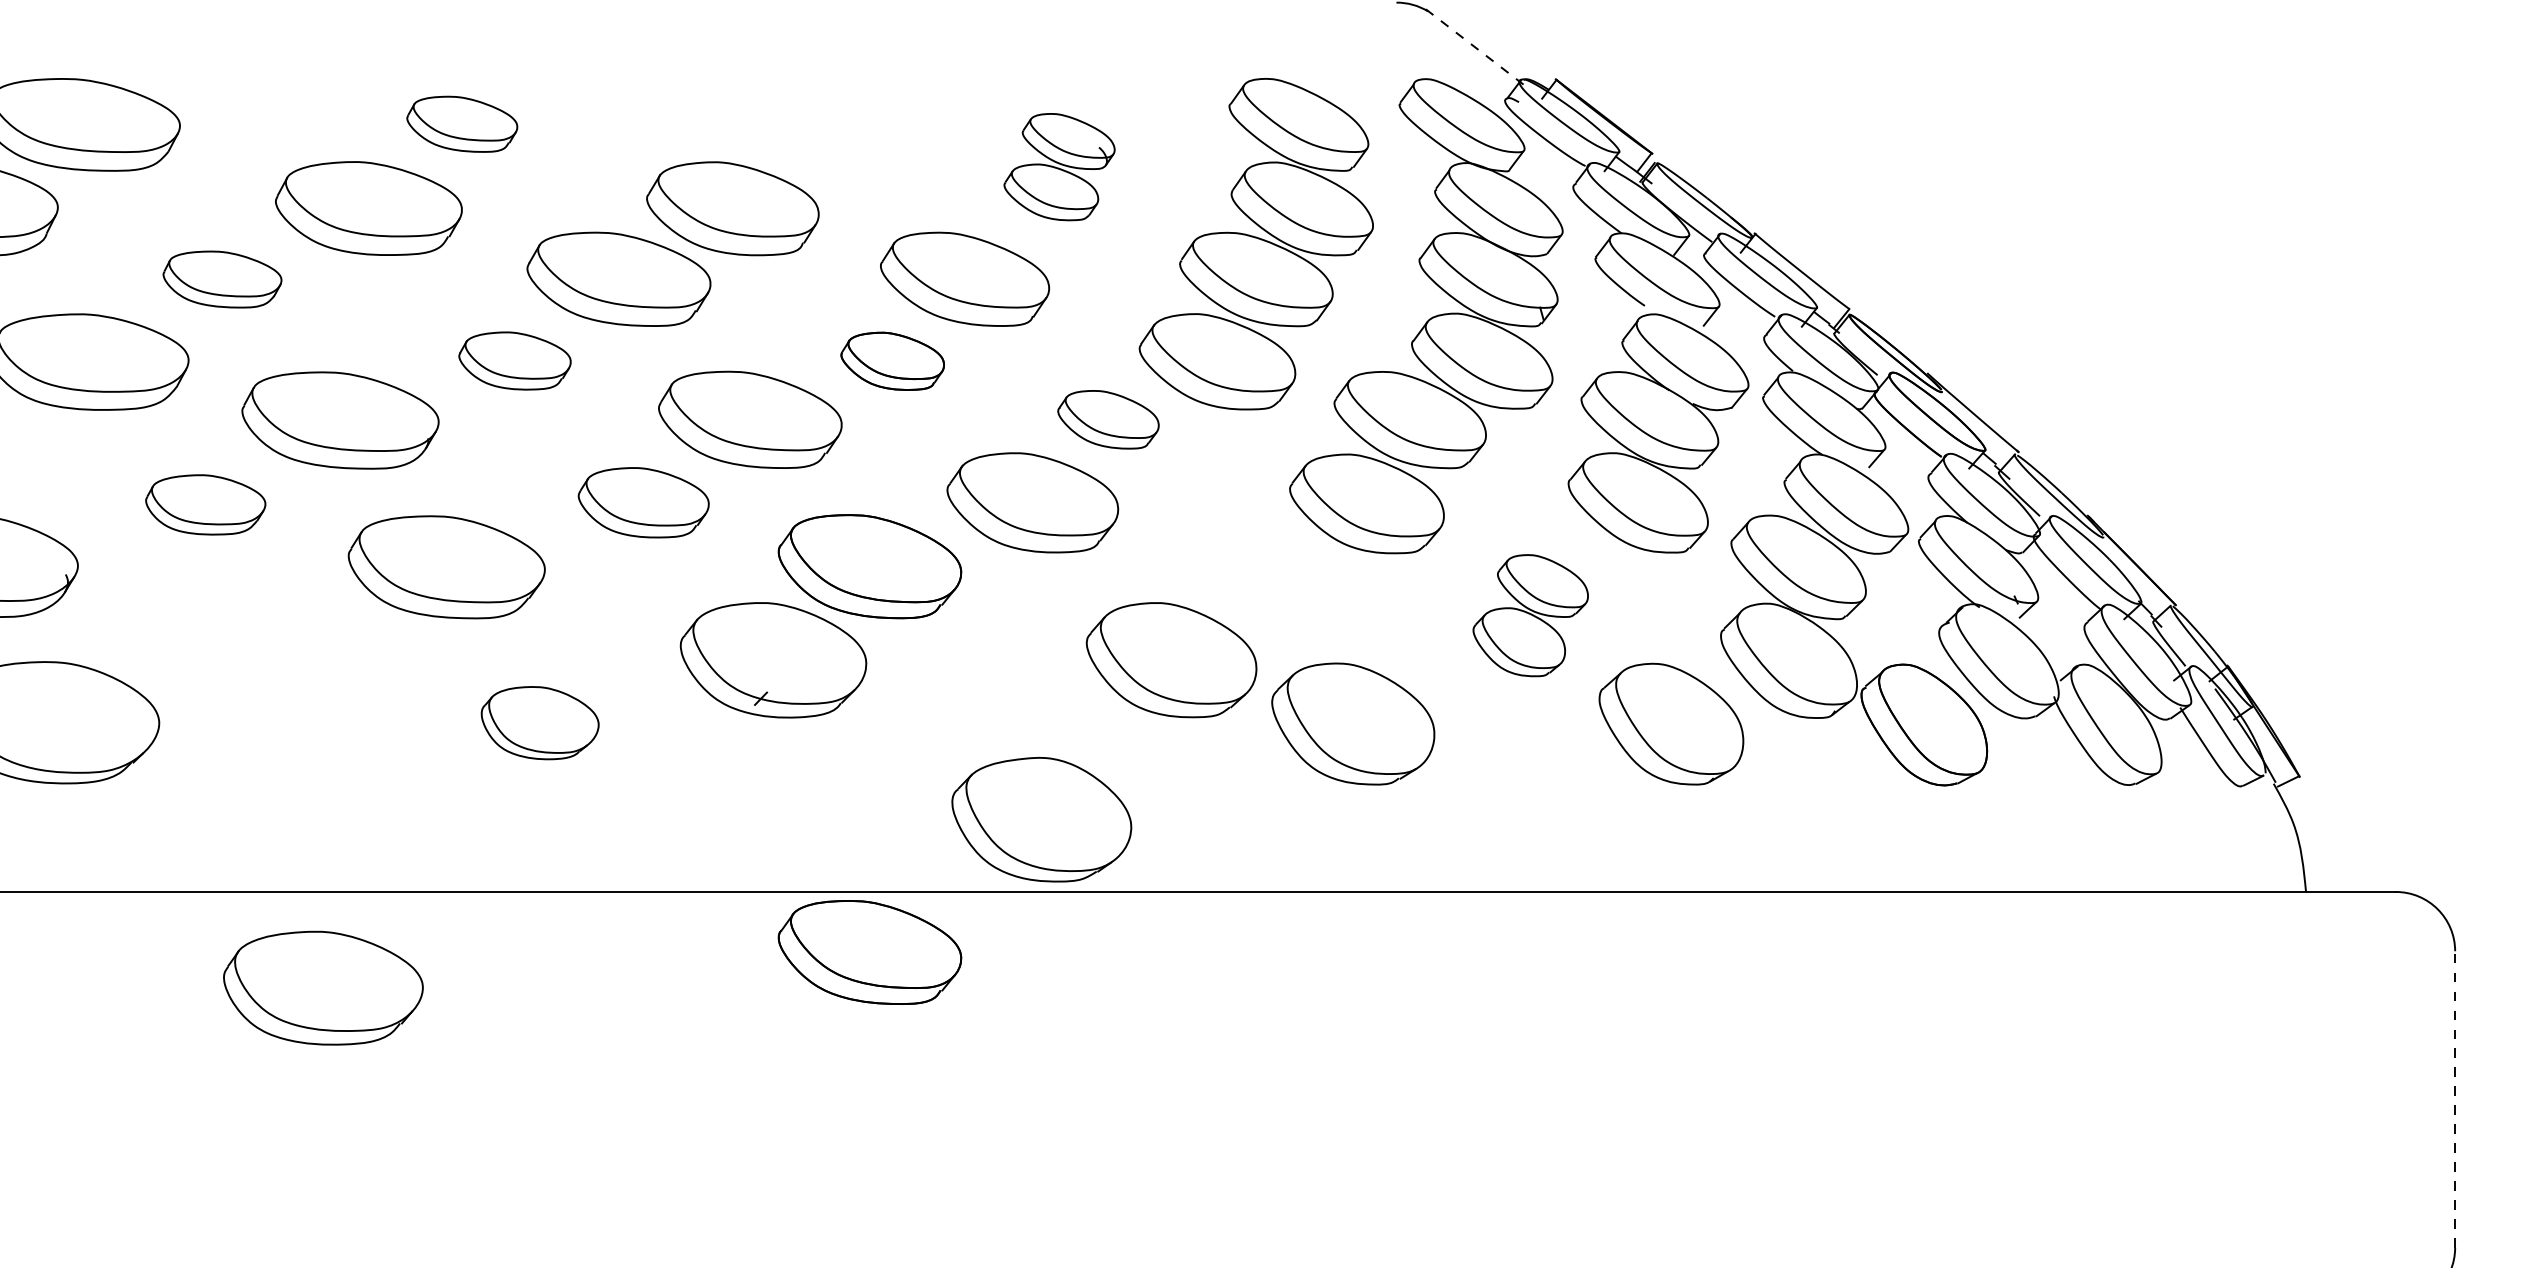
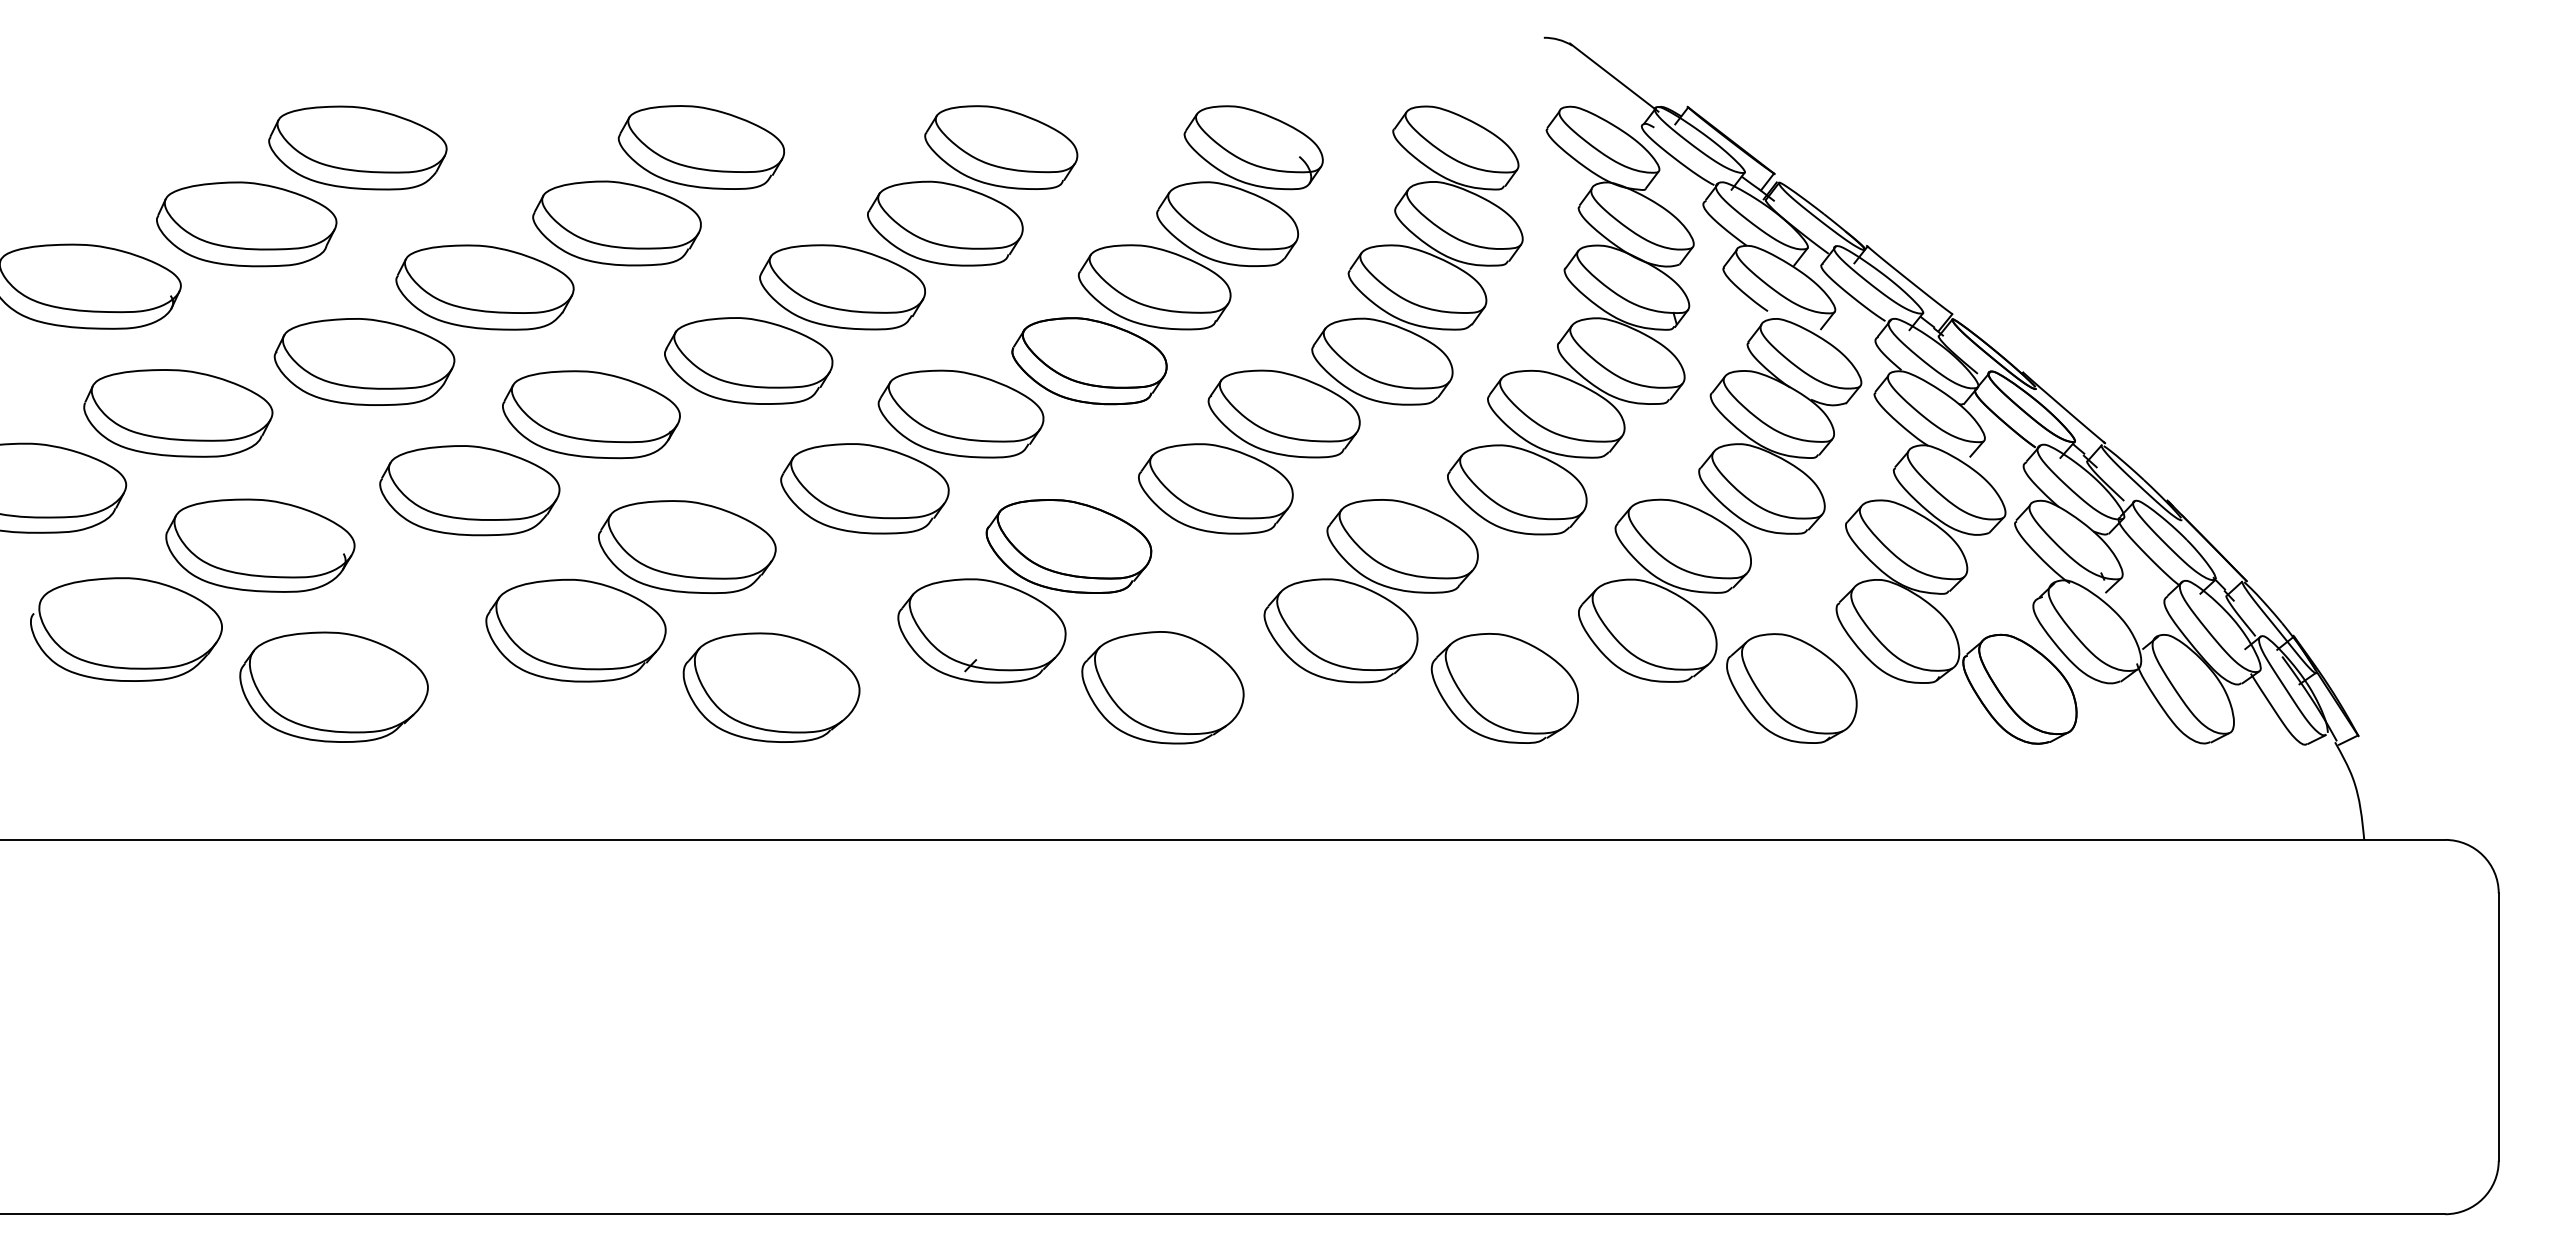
line: (1474, 46) -> (1614, 77), dashed -> solid
part: (461, 124) -> (700, 147), size x1.67
part: (795, 124) -> (1001, 147), added
part: (1059, 166) -> (1239, 185), size x1.67
part: (221, 279) -> (484, 287), size x1.67
part: (514, 360) -> (748, 360), size x1.67
part: (892, 361) -> (1089, 361), size x1.67
part: (1107, 419) -> (1283, 413), size x1.67
part: (643, 502) -> (864, 488), size x1.43
part: (205, 504) -> (469, 490), size x1.67
part: (1239, 566) -> (1402, 546), added
part: (1530, 615) -> (1664, 590), size x1.67
part: (540, 722) -> (771, 687), size x1.67
part: (1041, 819) -> (1162, 687), moved
part: (869, 952) -> (1068, 894), removed
part: (322, 987) -> (575, 630), moved
line: (2454, 1099) -> (2498, 1027), dashed -> solid

